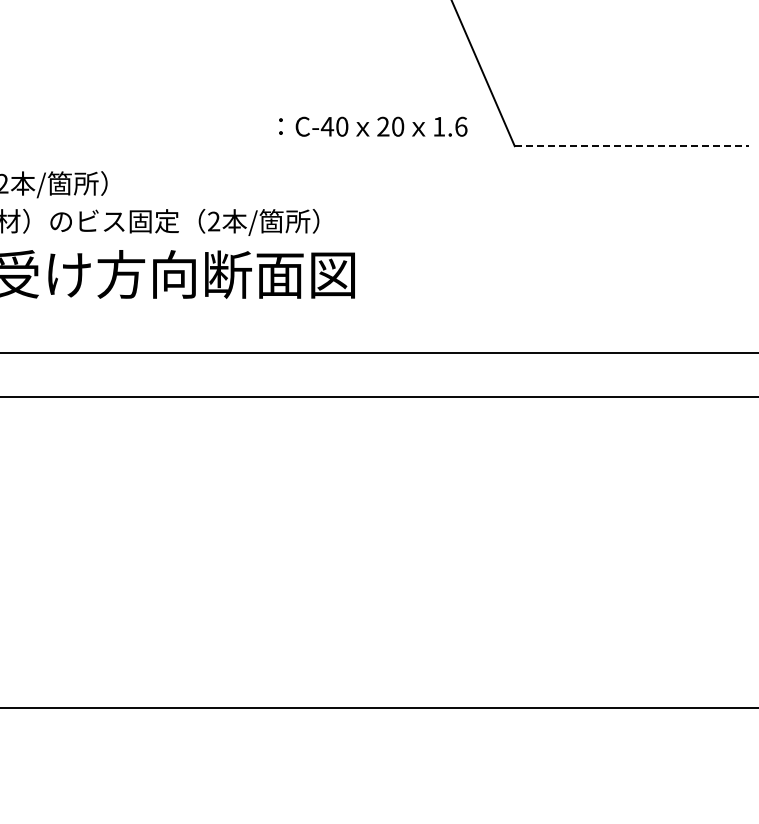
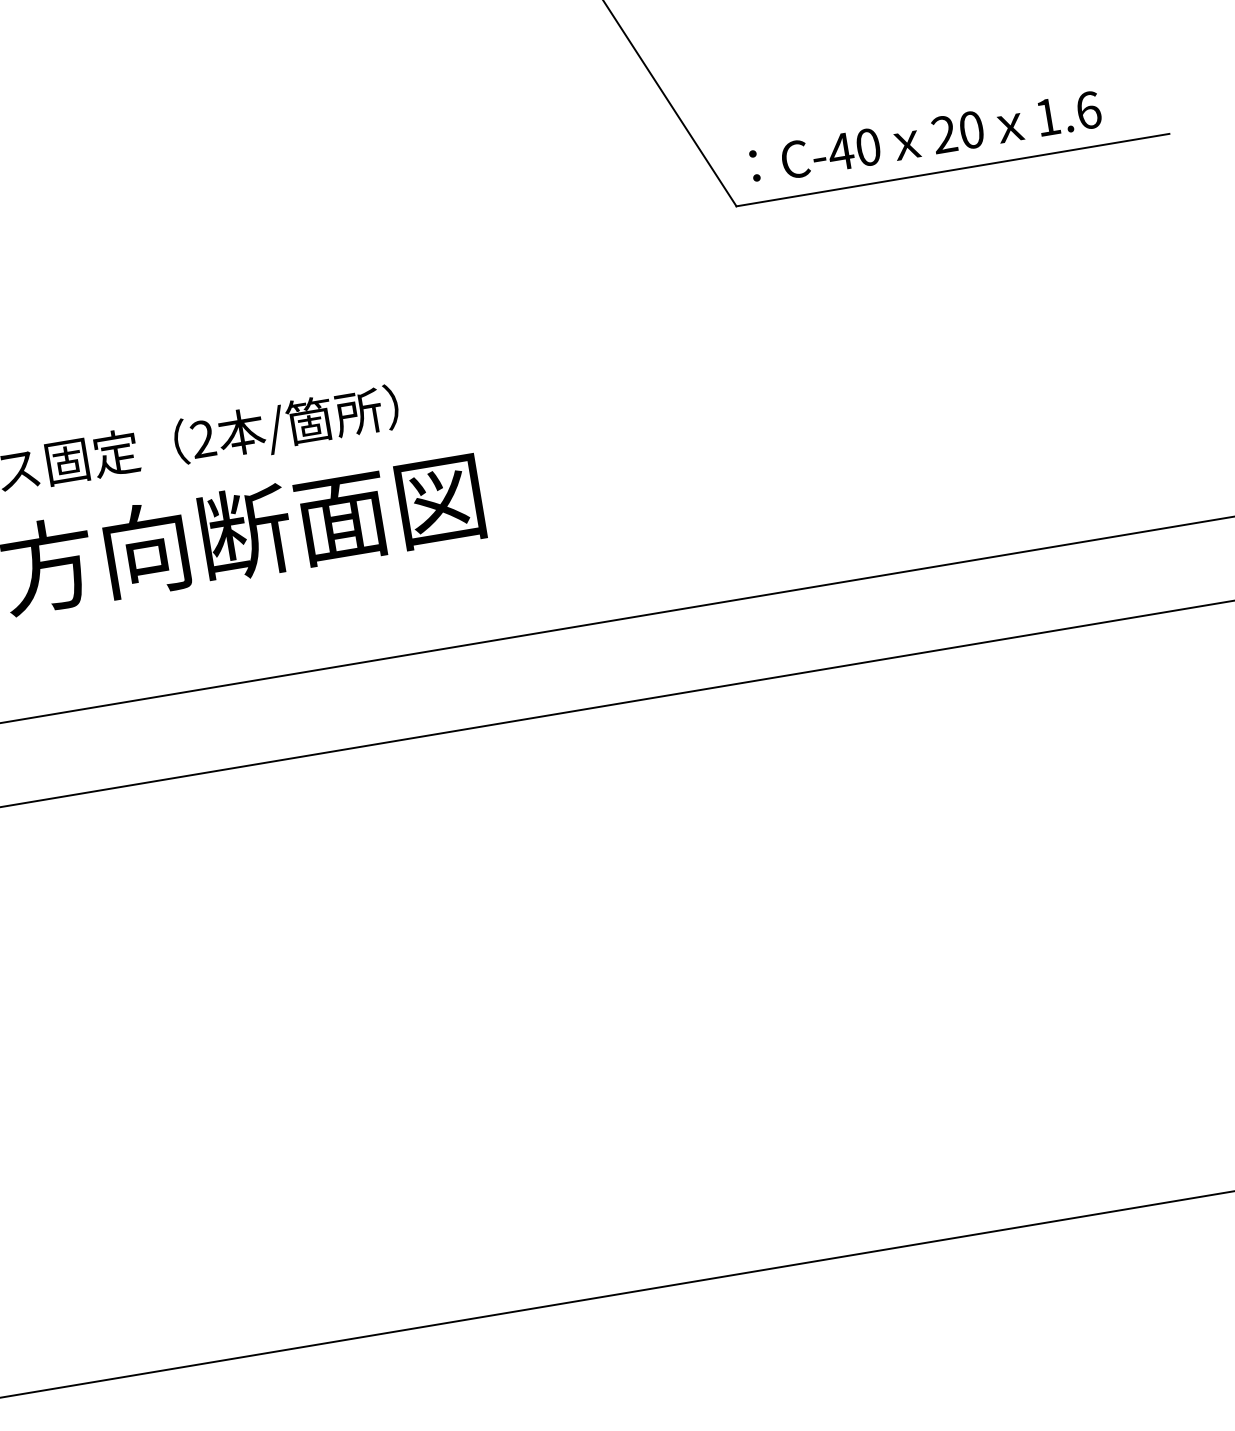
text: (373, 126) -> (926, 137), moved
line: (631, 146) -> (952, 170), dashed -> solid

